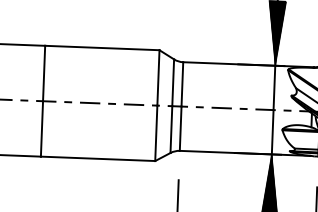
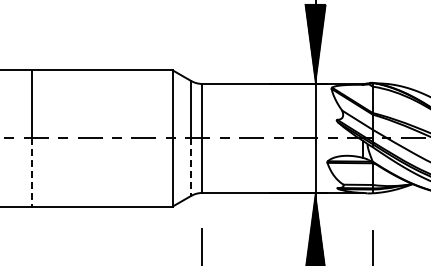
line: (42, 129) -> (32, 173), solid -> dashed
line: (171, 129) -> (191, 167), solid -> dashed

